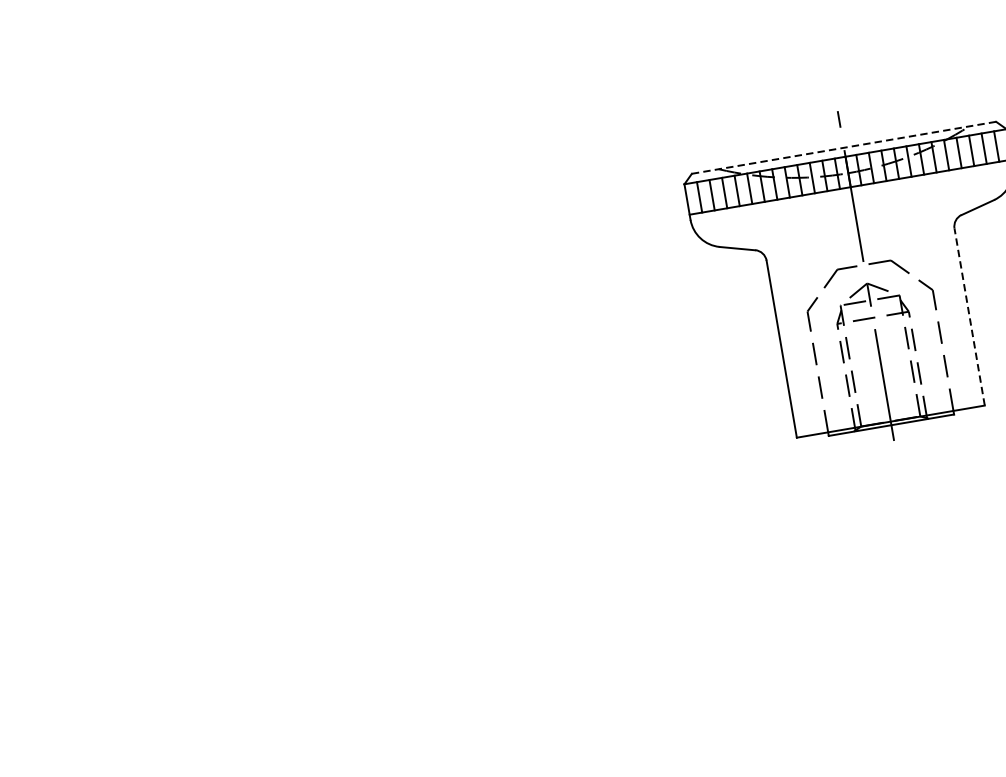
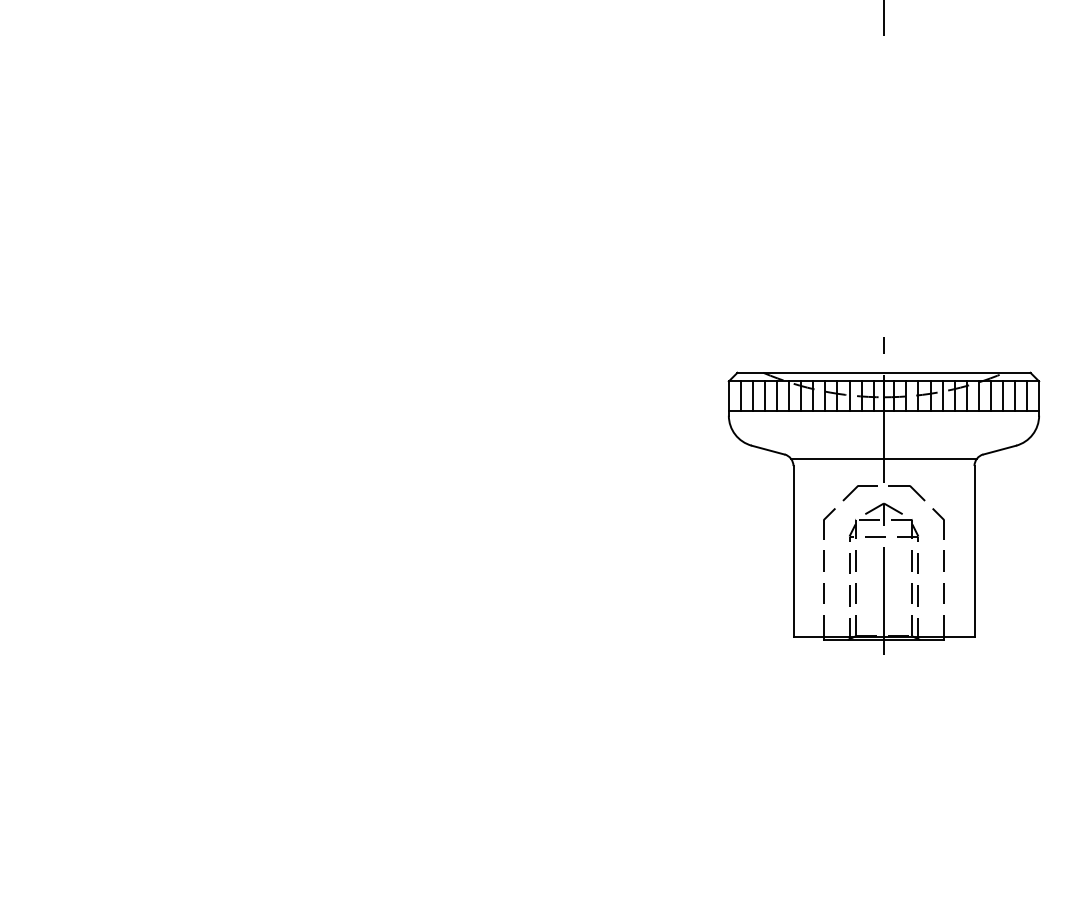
line: (843, 147) -> (883, 372), dashed -> solid
line: (858, 237) -> (883, 459), added
line: (969, 316) -> (974, 550), dashed -> solid

